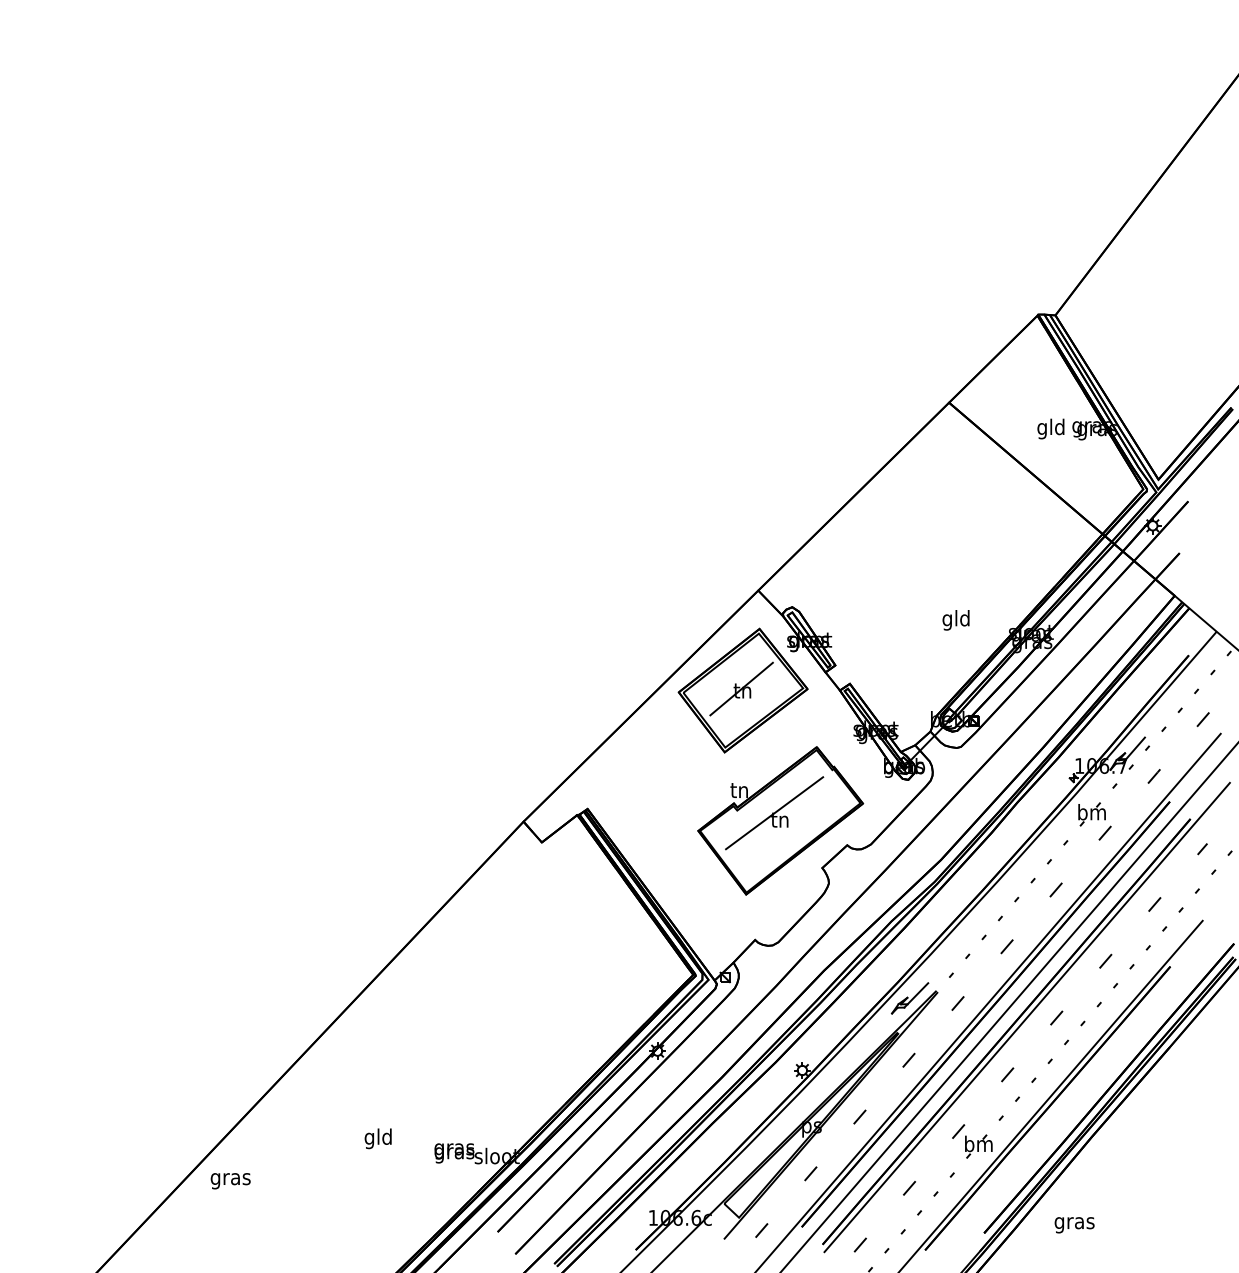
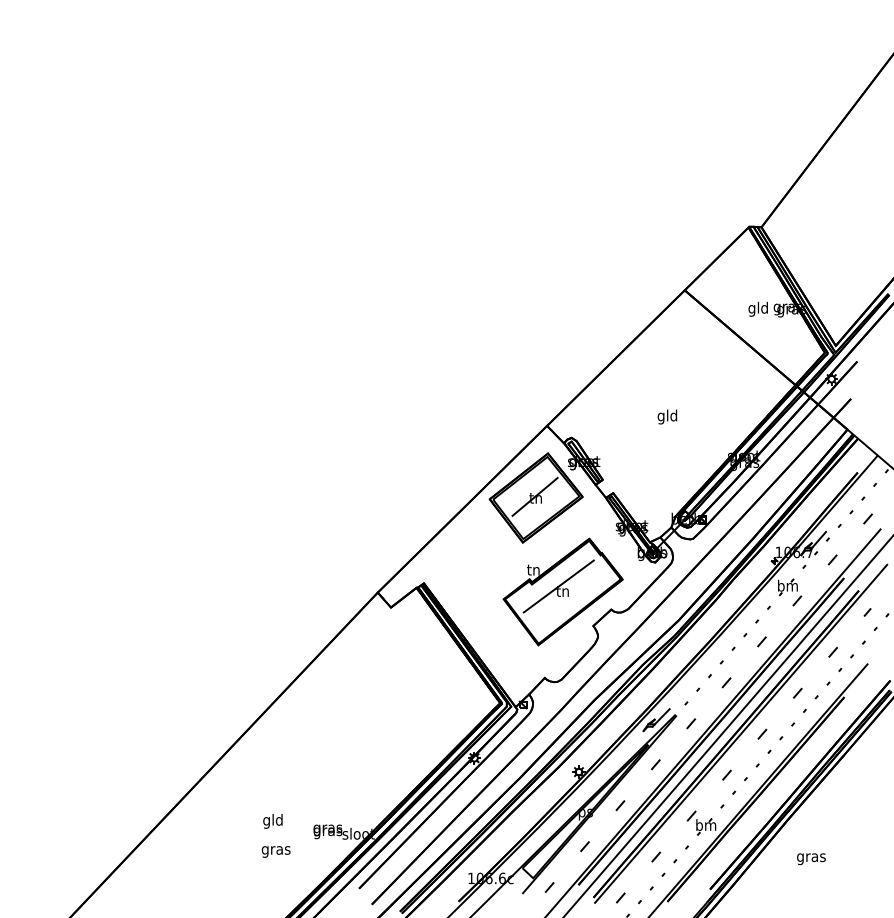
text: (955, 620) -> (667, 417), moved
text: (230, 1181) -> (276, 852), moved
text: (1074, 1225) -> (811, 859), moved

